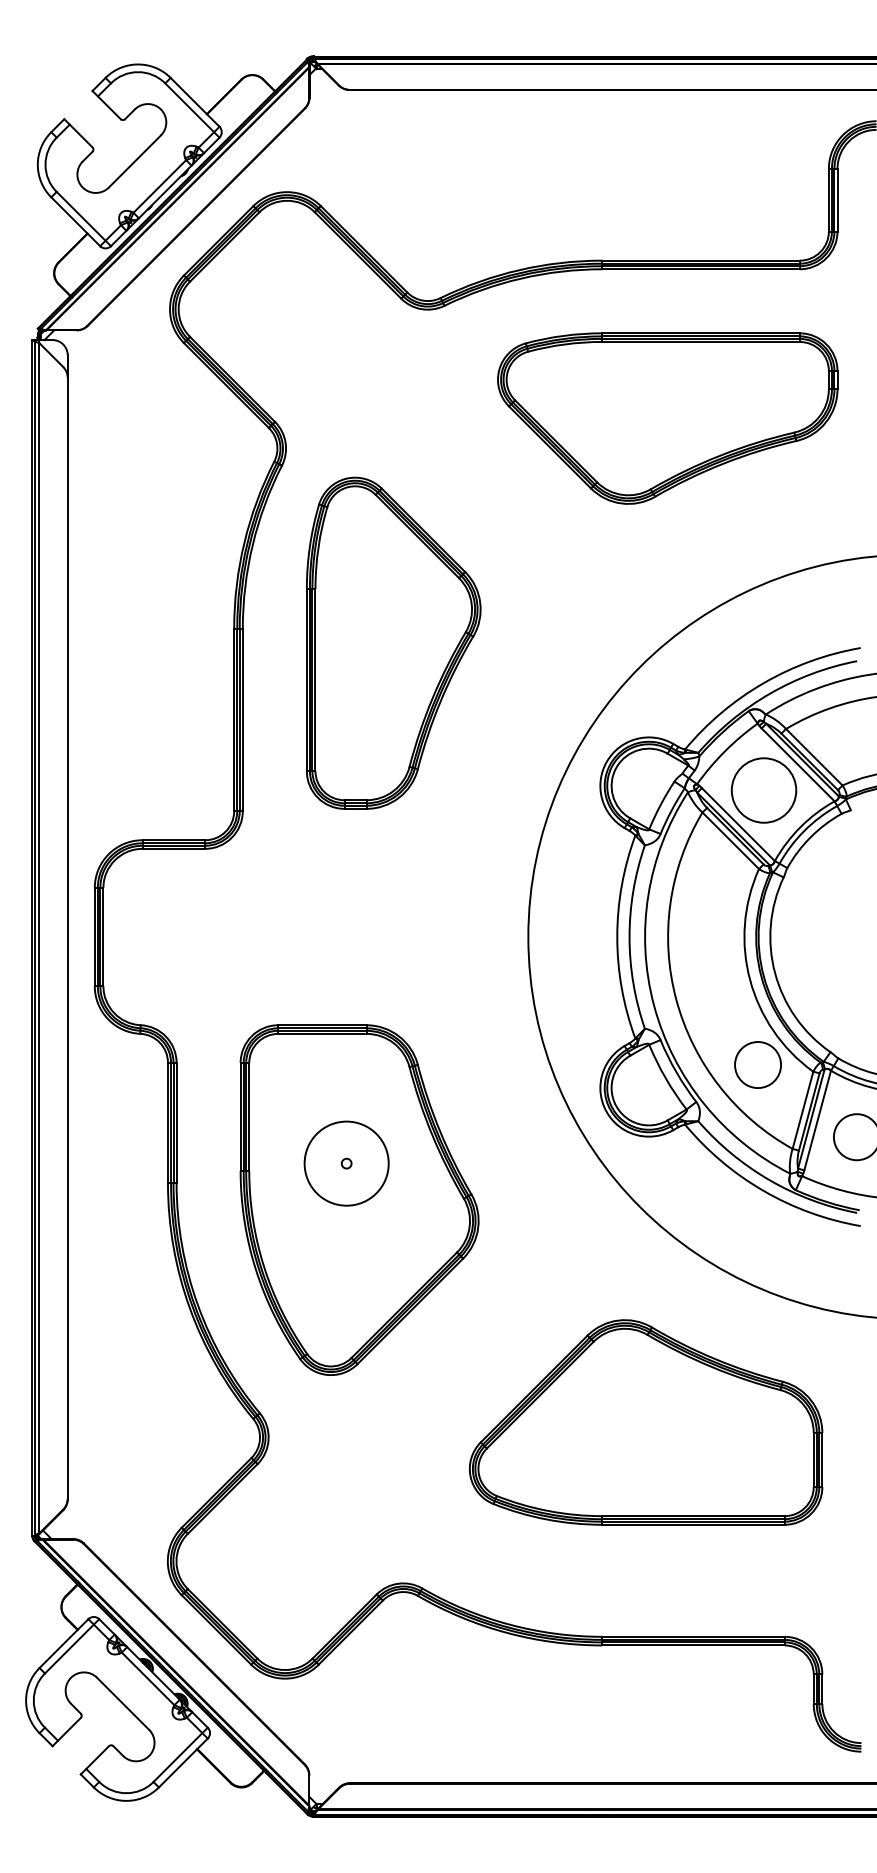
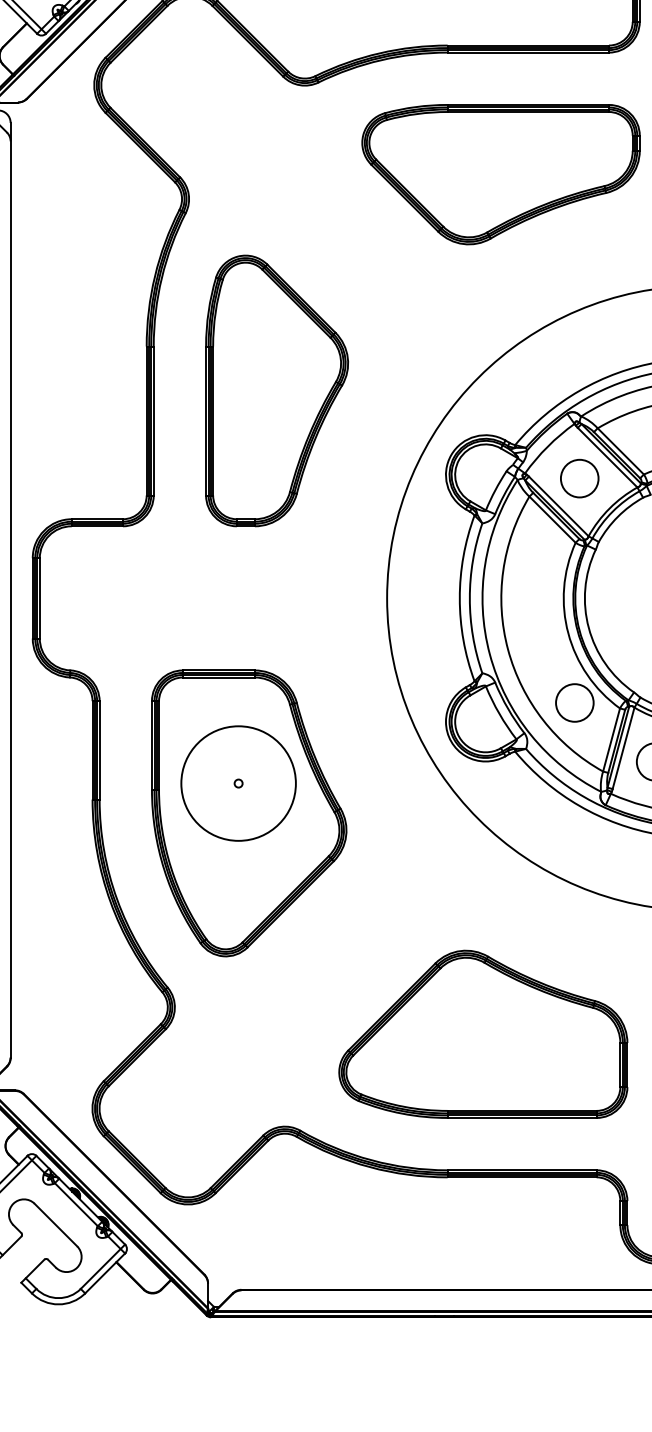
part: (393, 642) -> (276, 390), moved
circle: (764, 790) -> (580, 478), size x0.71
circle: (346, 1163) -> (238, 783), size x1.67
part: (645, 1422) -> (482, 1034), moved

